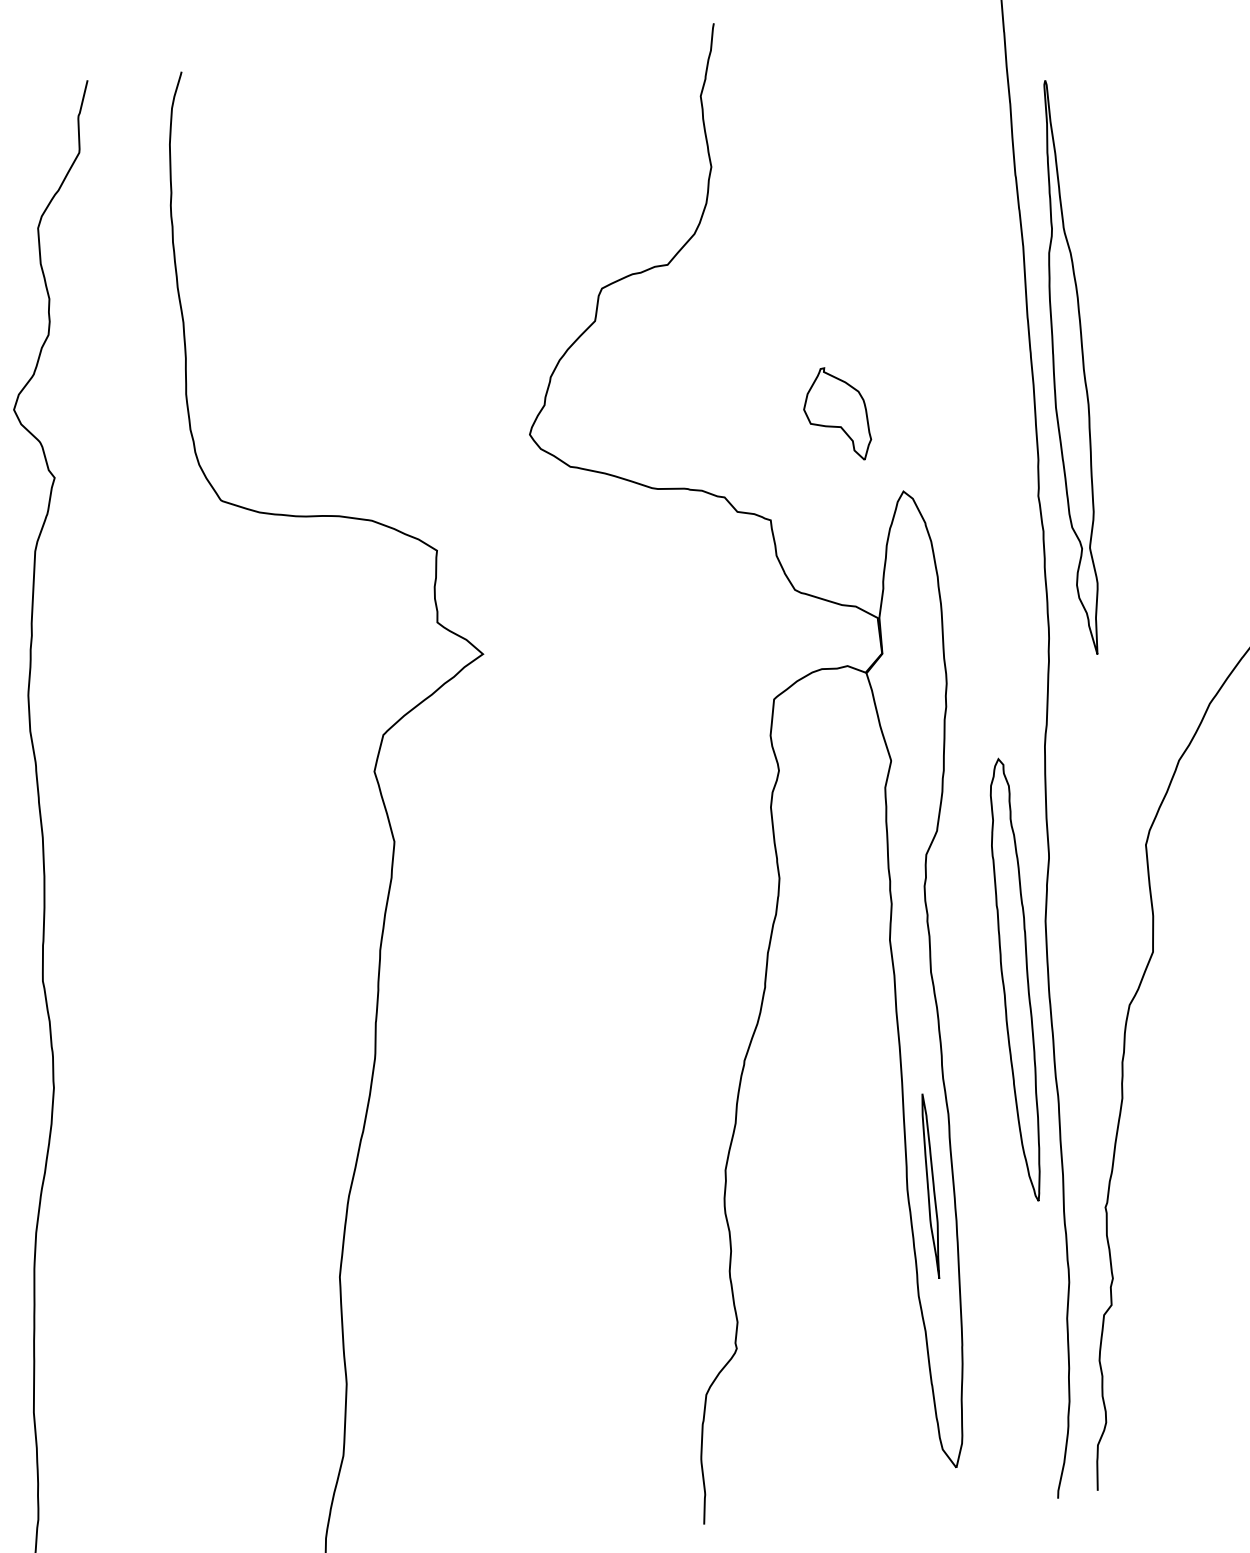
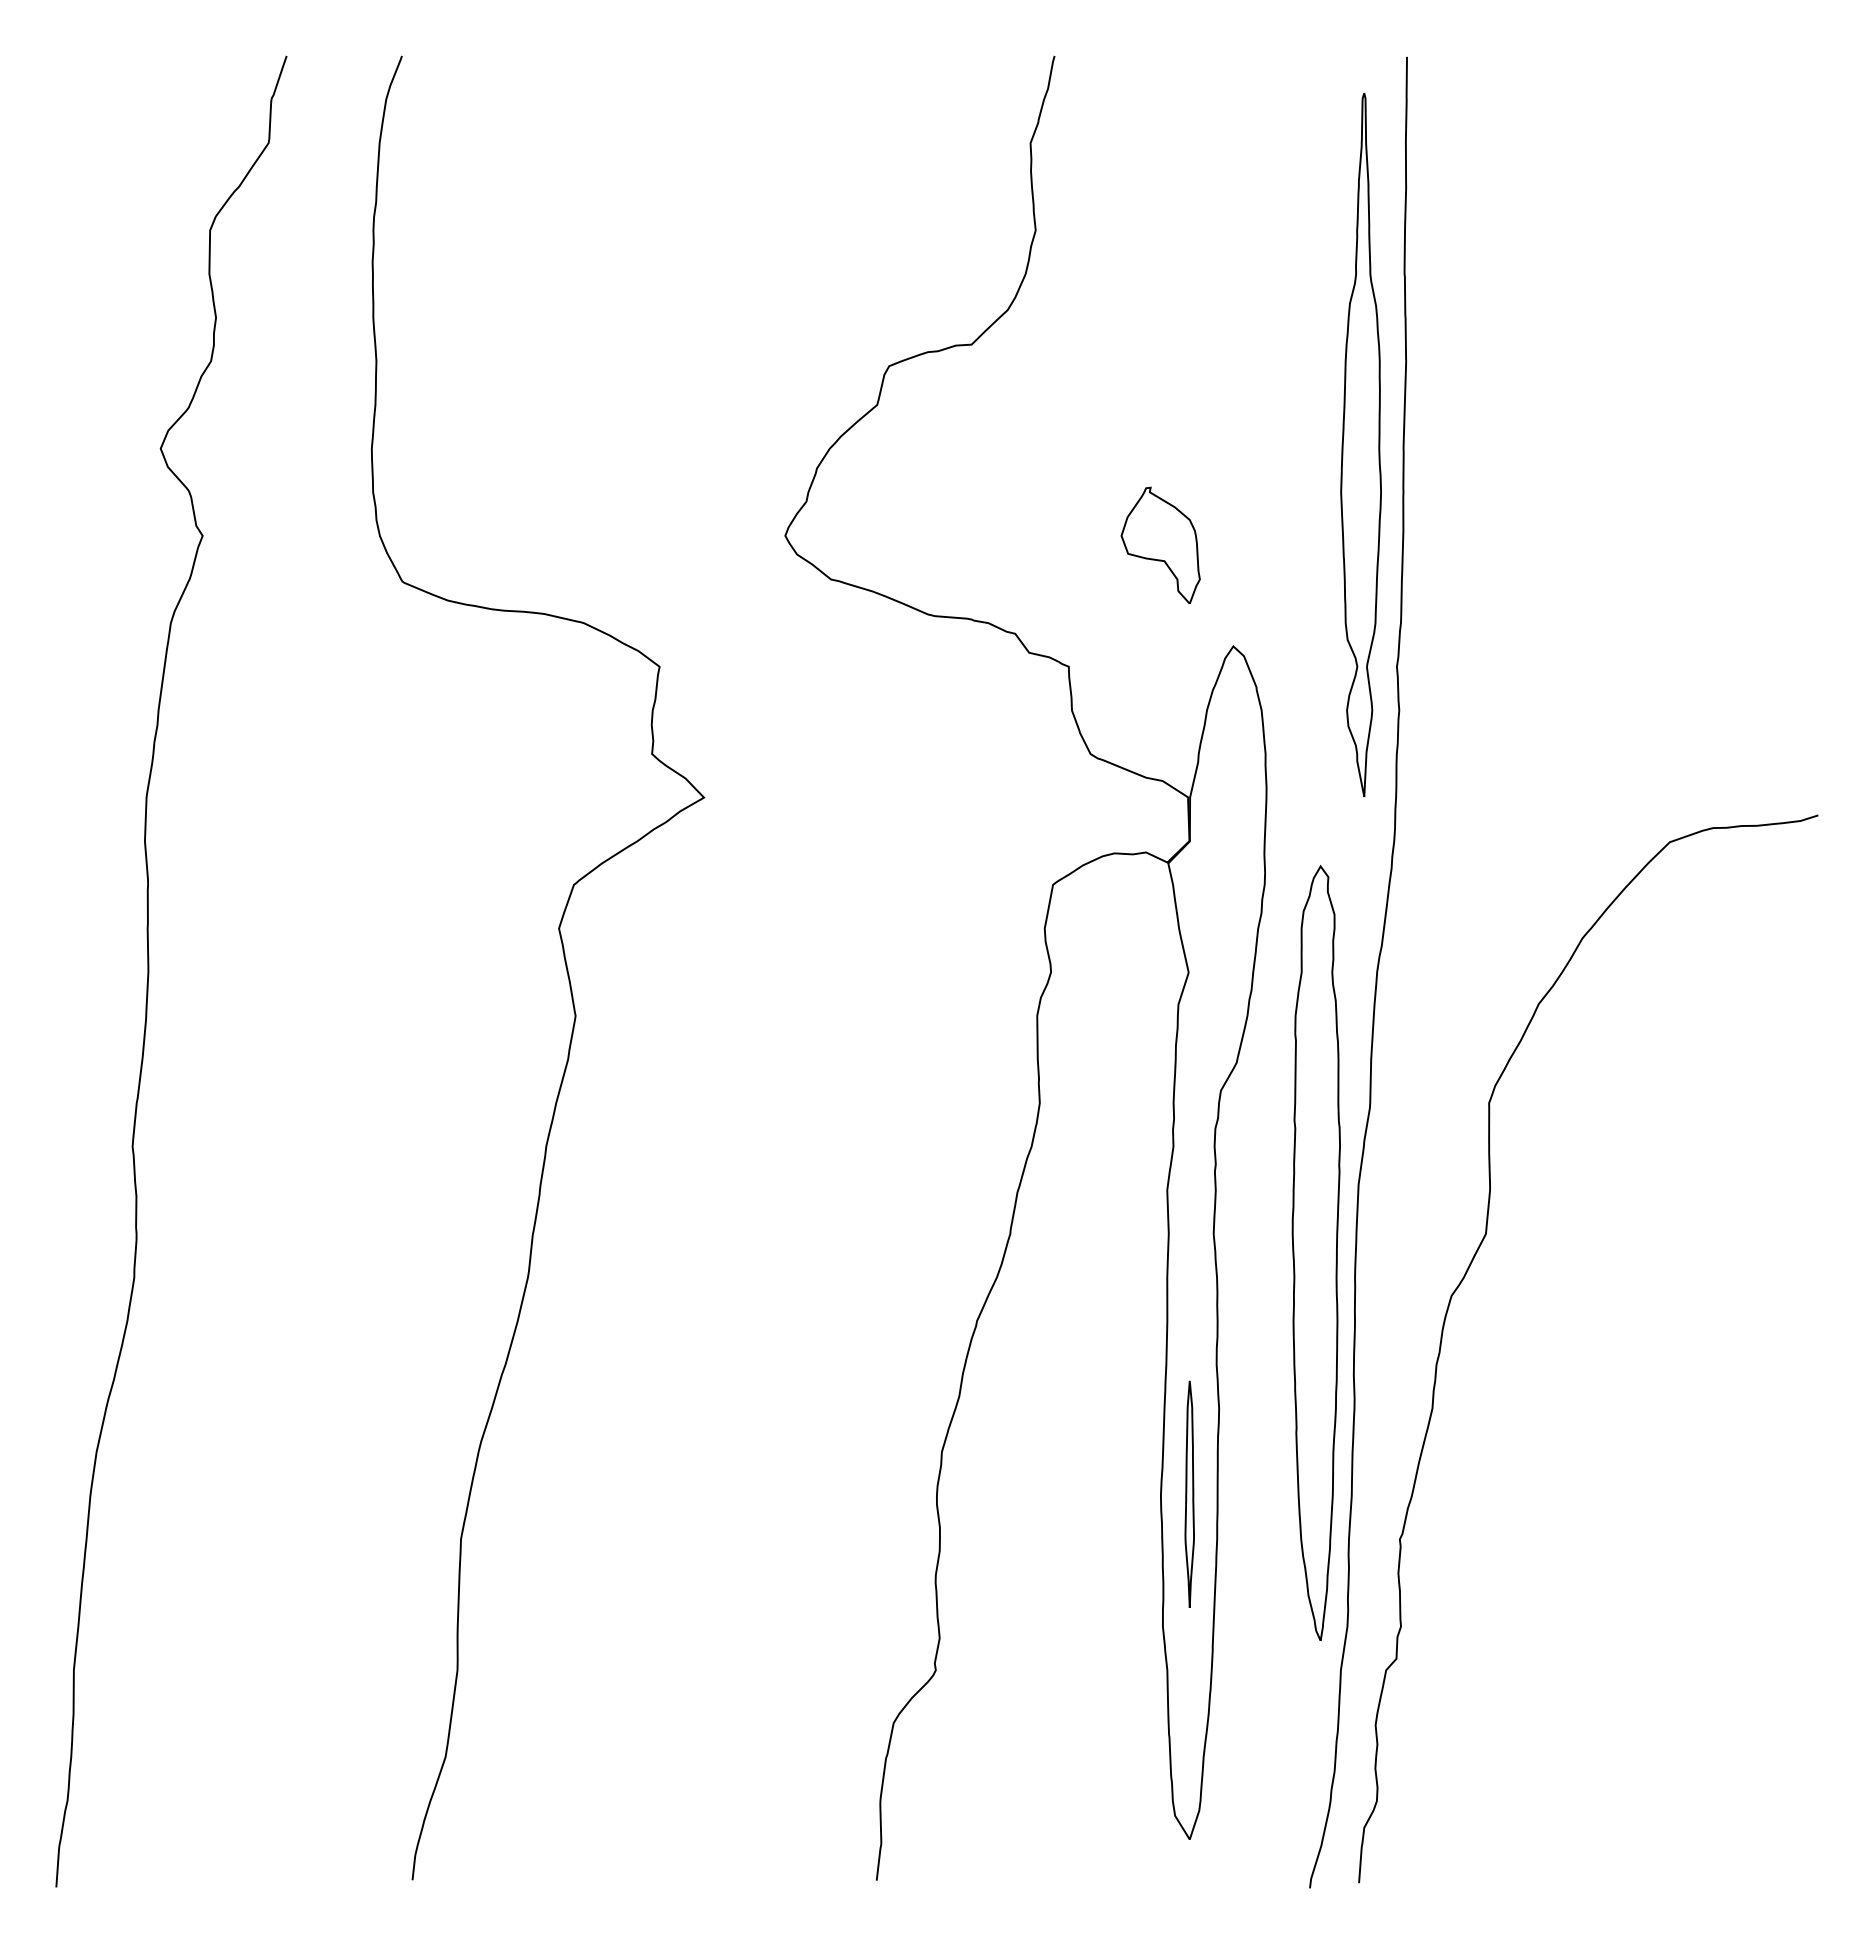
part: (1068, 367) -> (1360, 444), moved
part: (1015, 979) -> (1315, 1252), size x1.43

